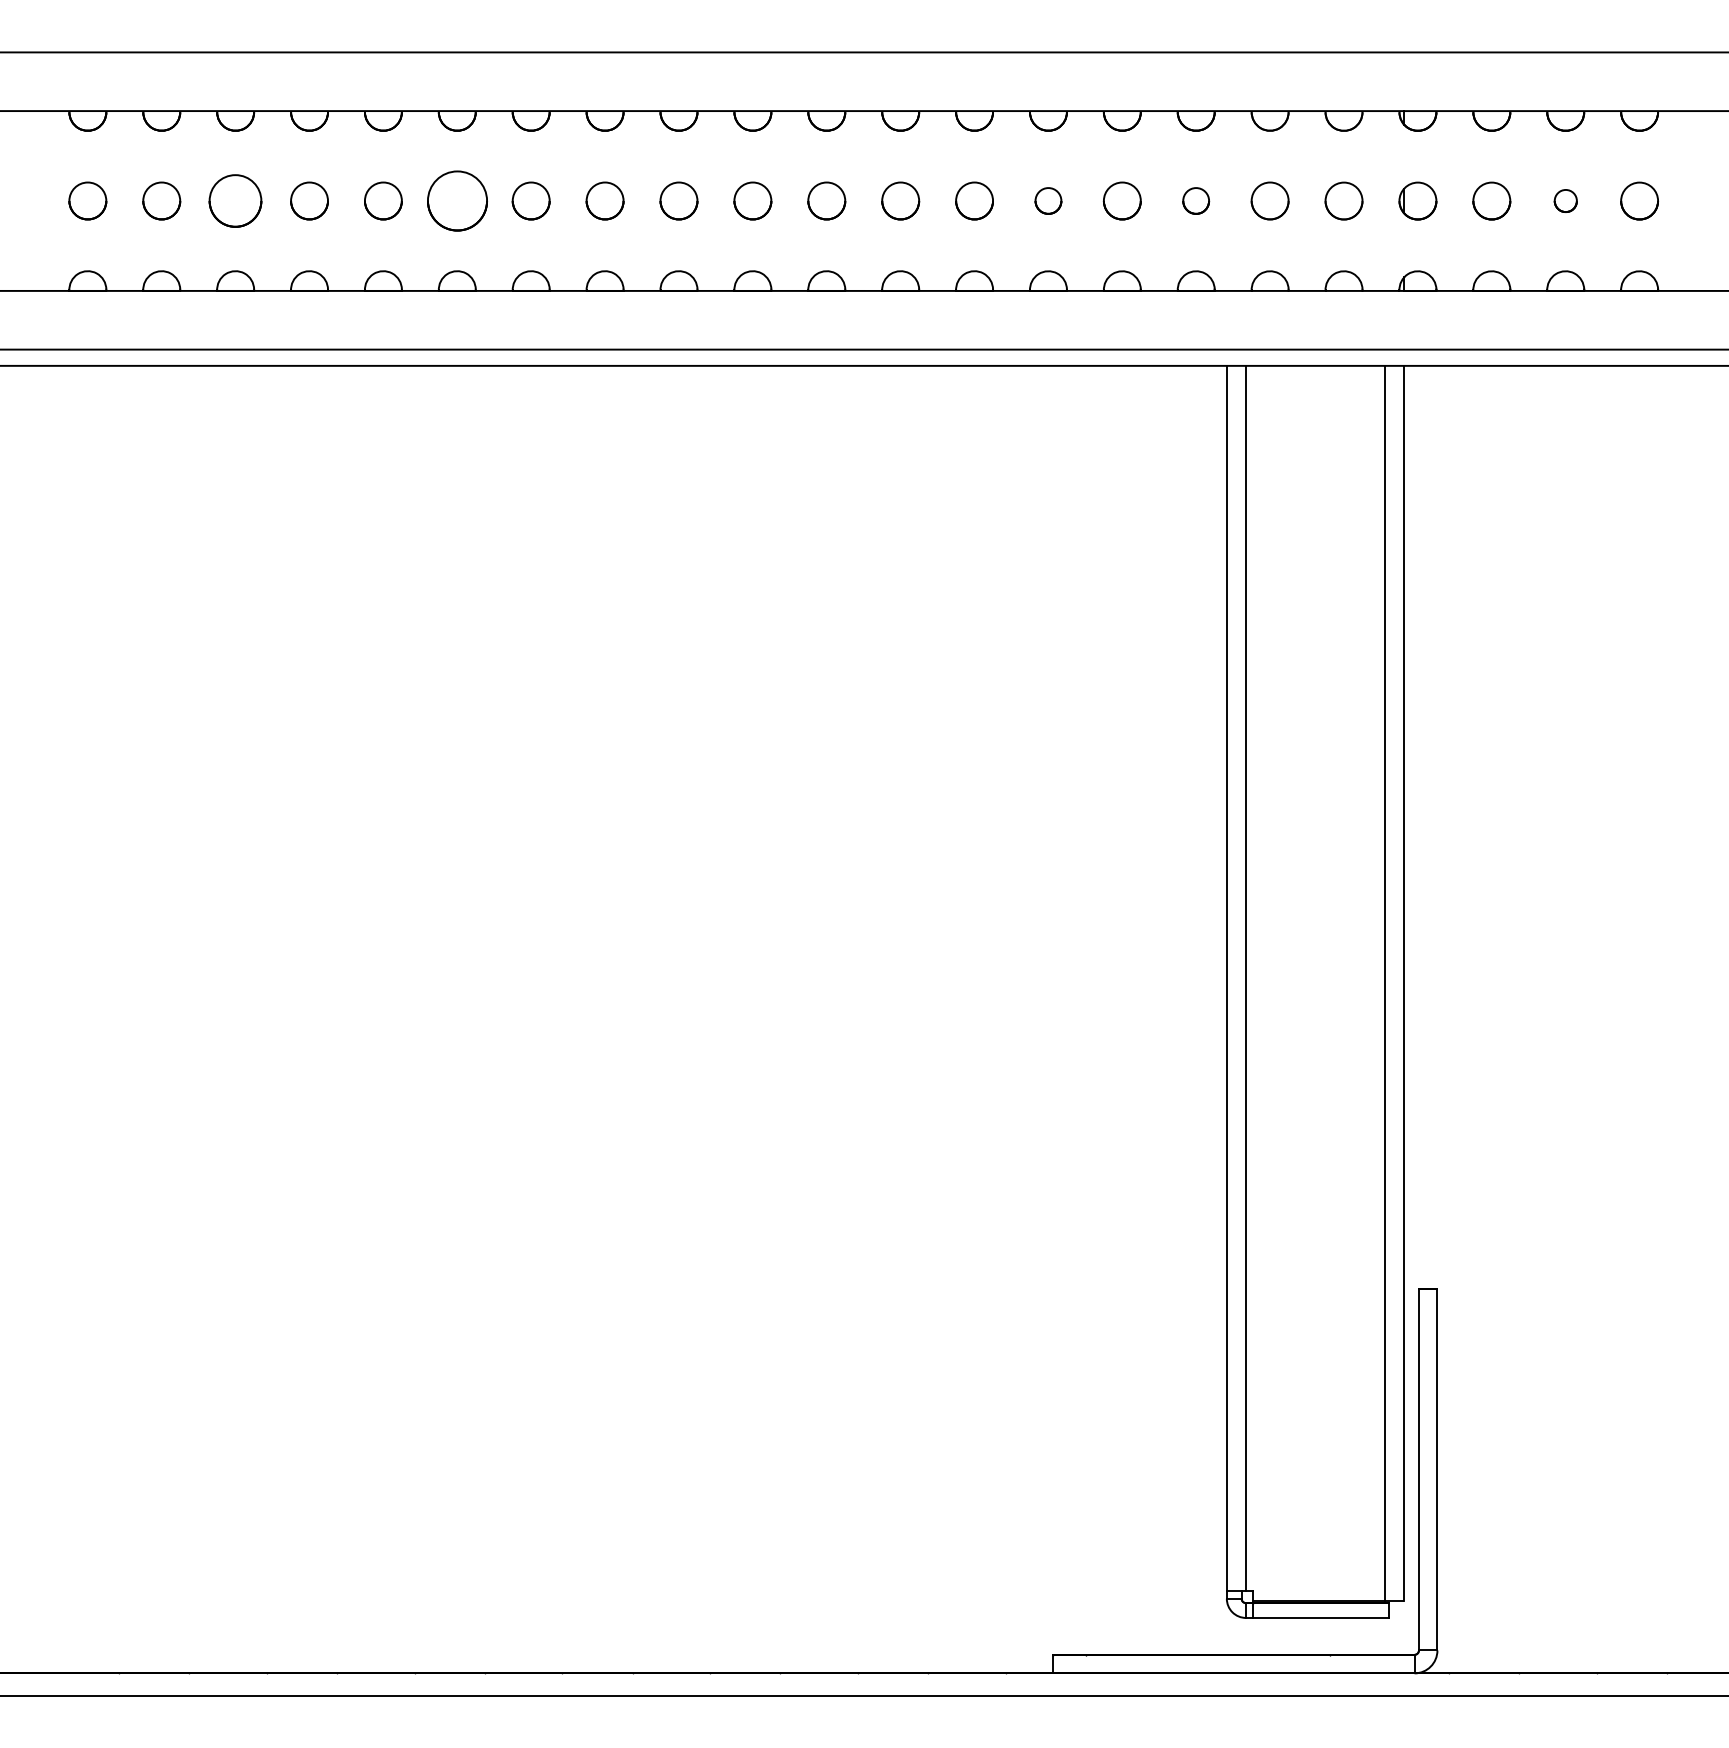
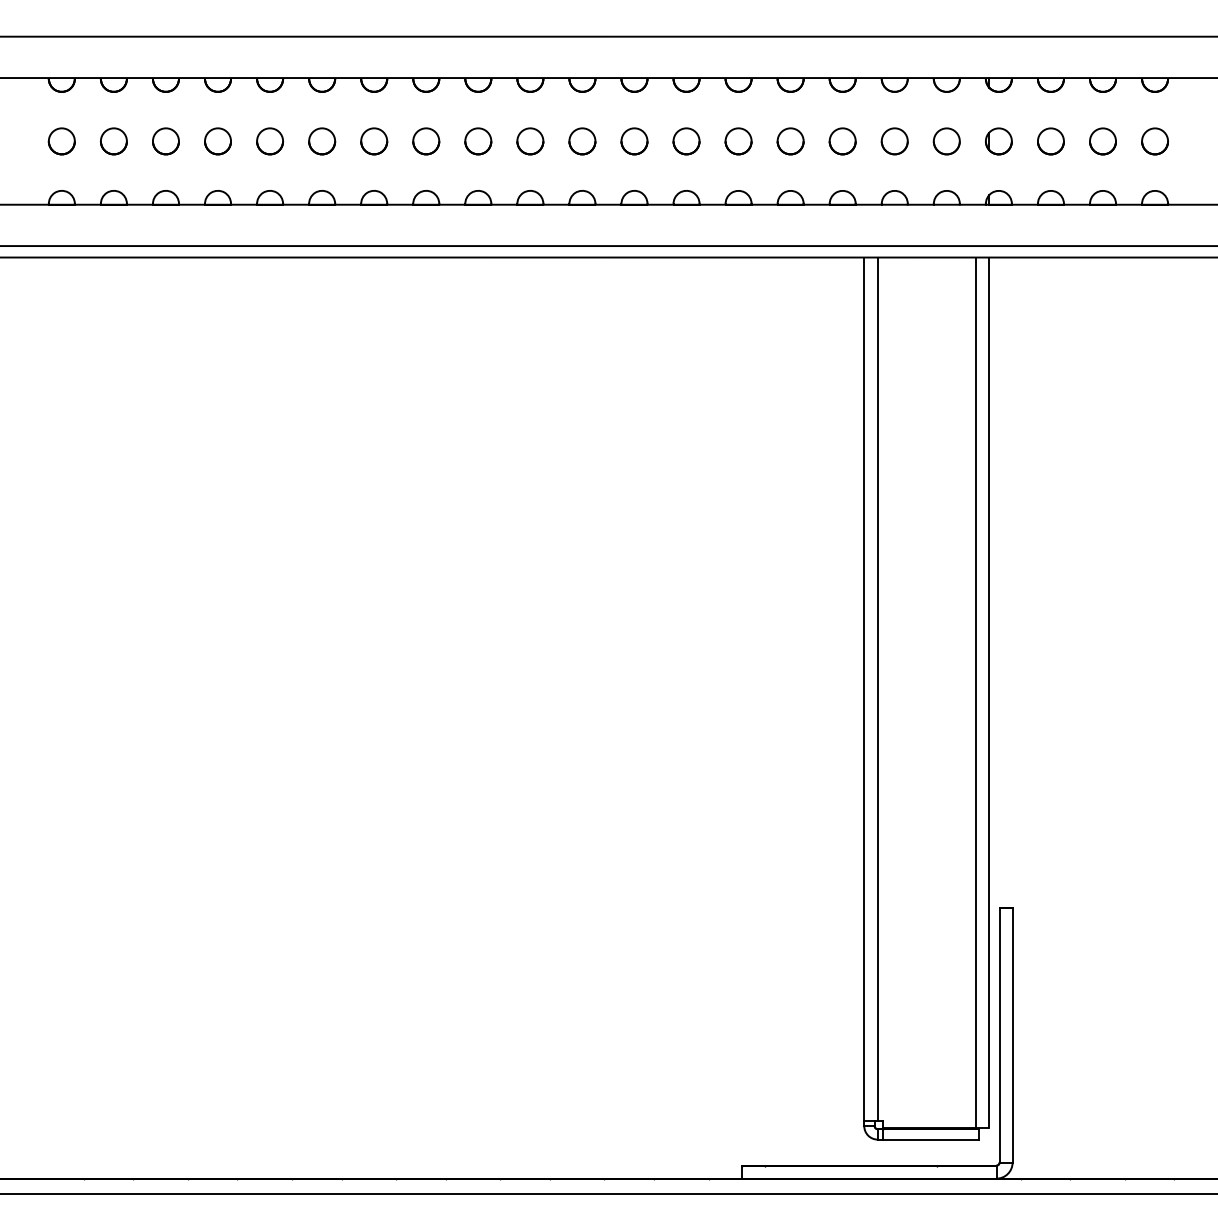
part: (235, 200) -> (165, 141), size x0.71
part: (456, 200) -> (321, 141), size x0.62
part: (1048, 200) -> (738, 141), size x1.43
part: (1195, 200) -> (842, 141), size x1.43
part: (1565, 200) -> (1102, 141), size x1.67

